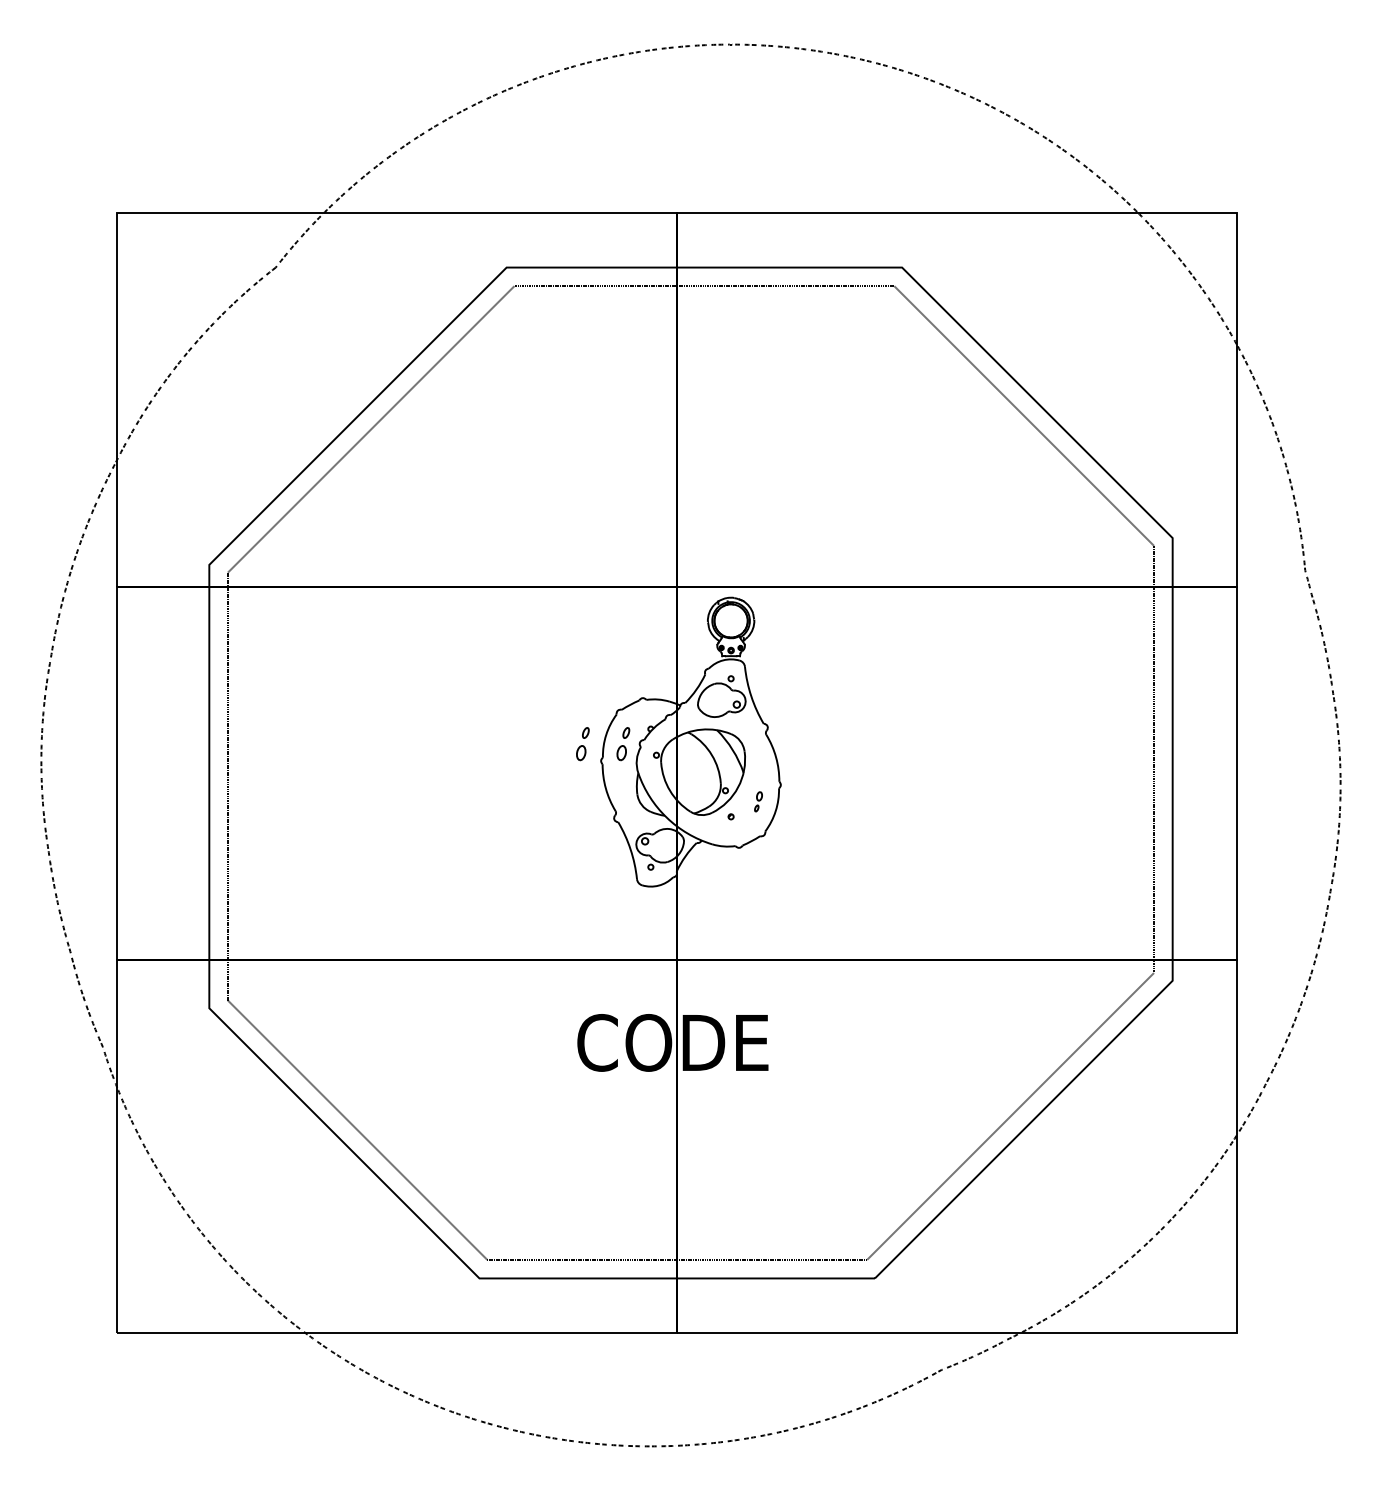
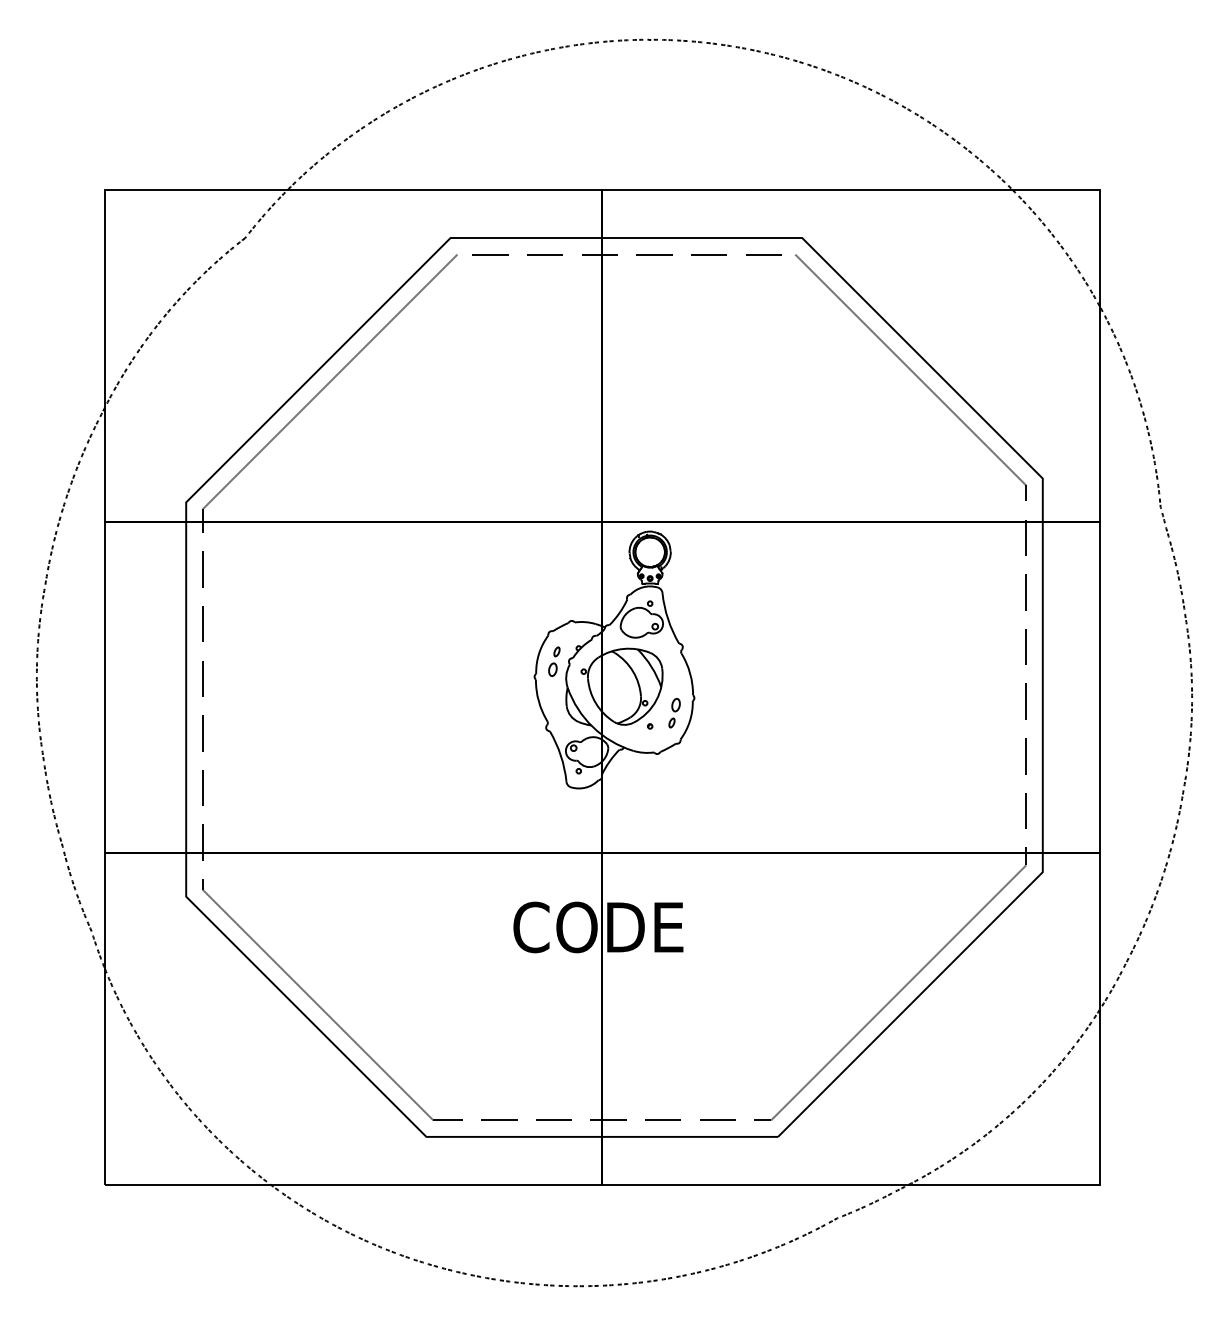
part: (583, 743) -> (518, 661), removed
part: (758, 801) -> (674, 712), size x1.67

